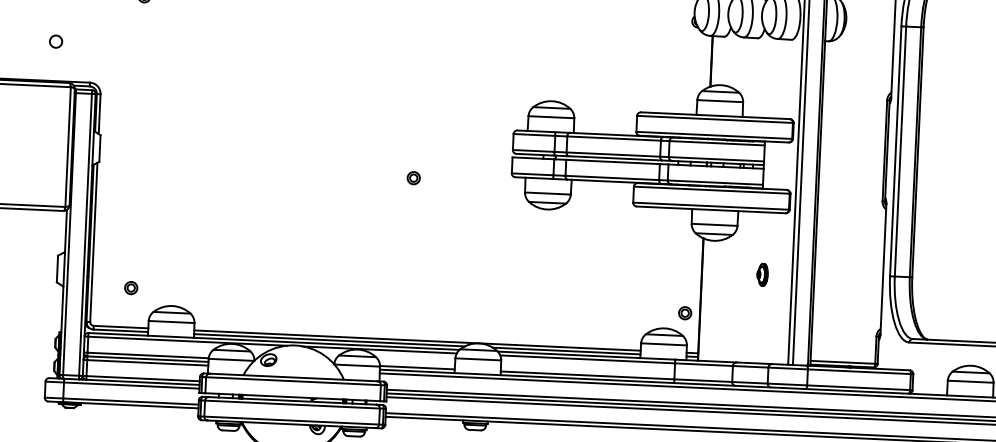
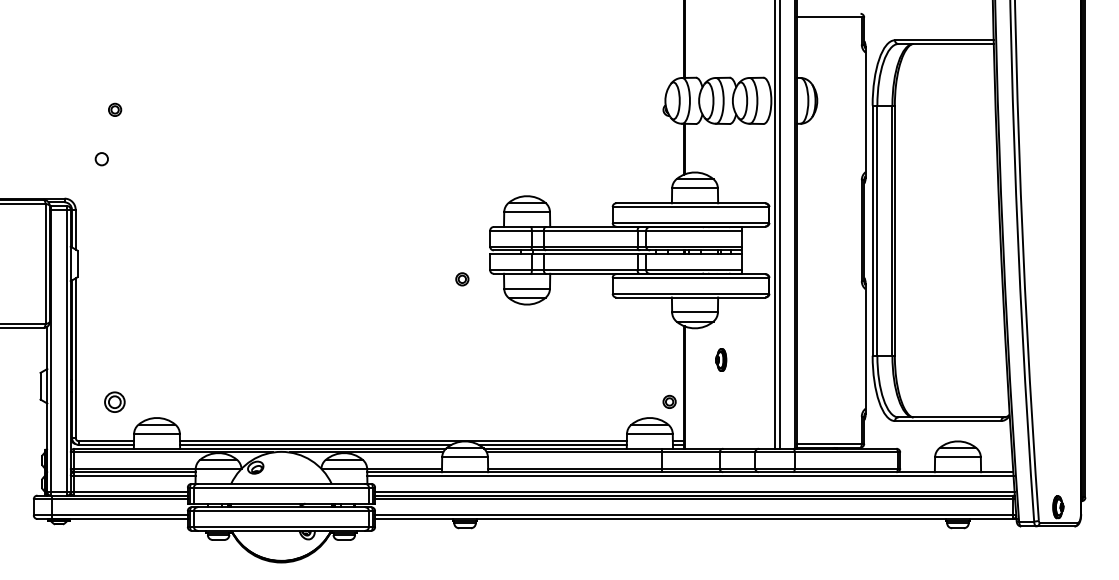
circle: (55, 41) -> (101, 159), moved
part: (413, 178) -> (462, 279), moved
part: (762, 274) -> (721, 359), moved
part: (131, 287) -> (115, 401), size x1.6

